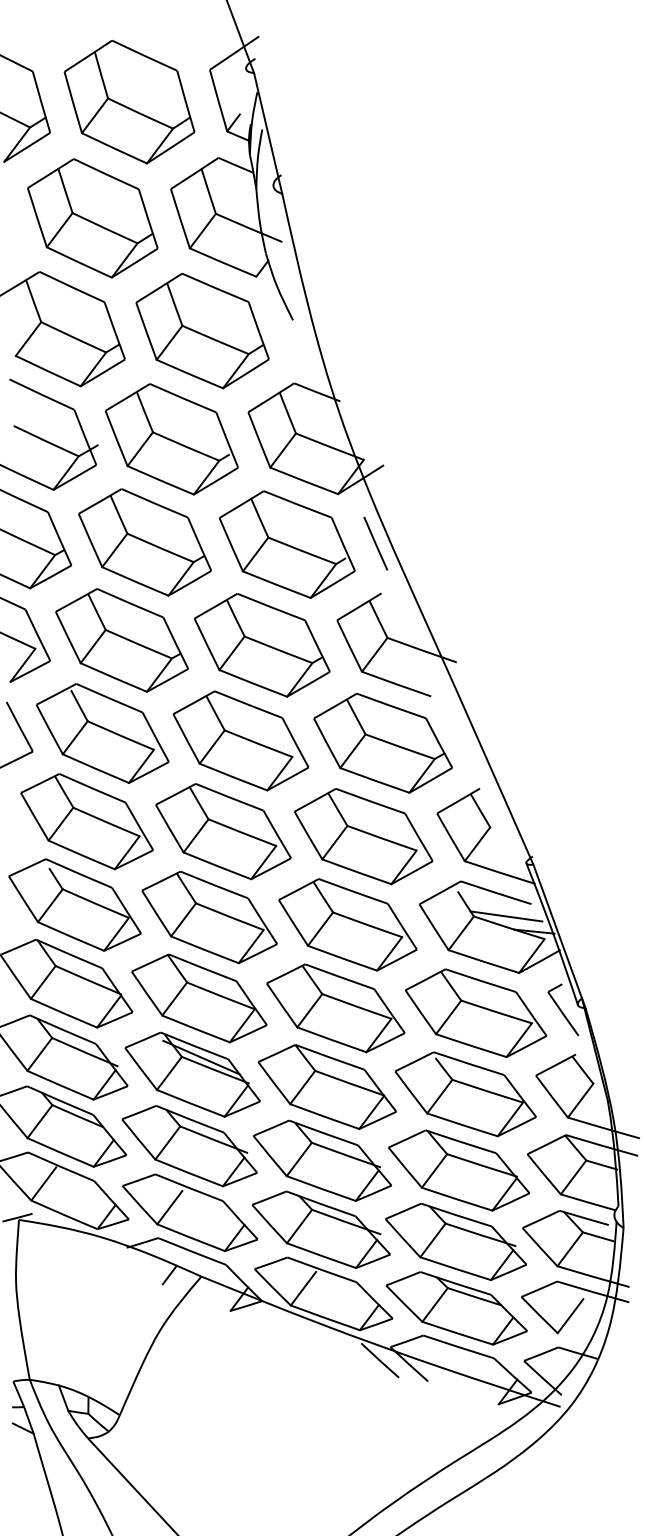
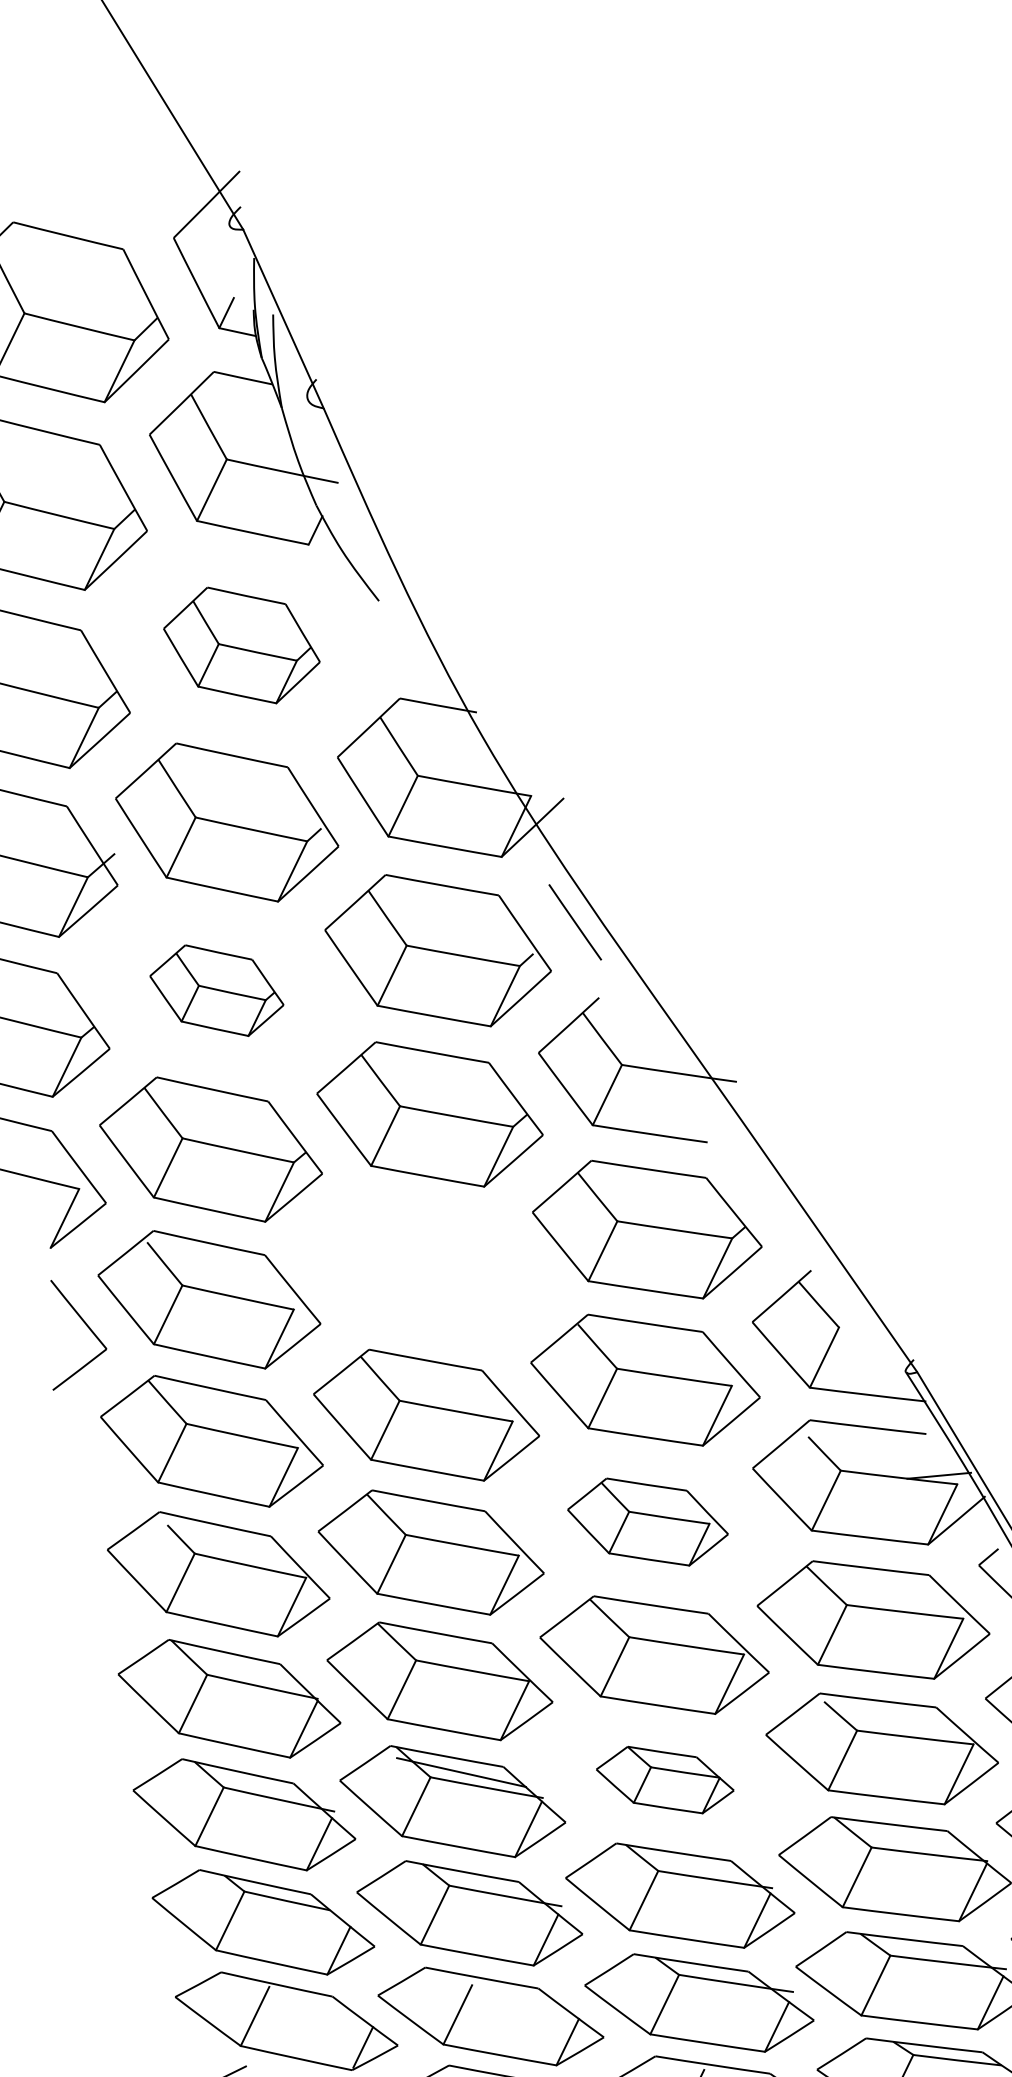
part: (202, 331) -> (241, 646), size x0.7
part: (144, 542) -> (216, 990), size x0.6
part: (240, 740) -> (425, 1268), removed
line: (506, 916) -> (891, 1460), removed
part: (347, 924) -> (647, 1521), size x0.7
part: (326, 1087) -> (664, 1780), size x0.6

